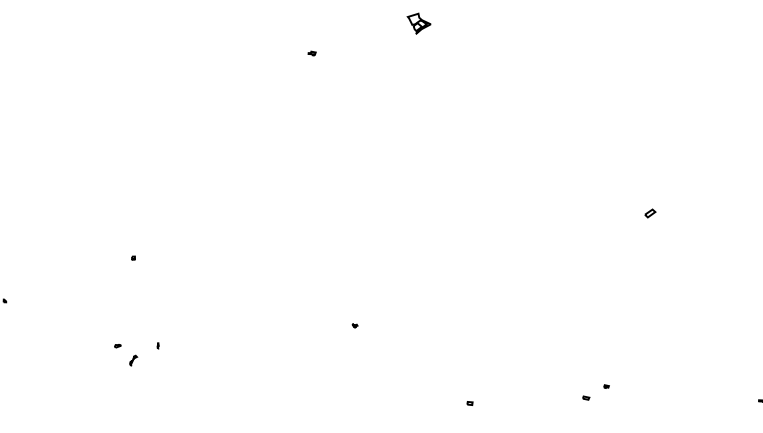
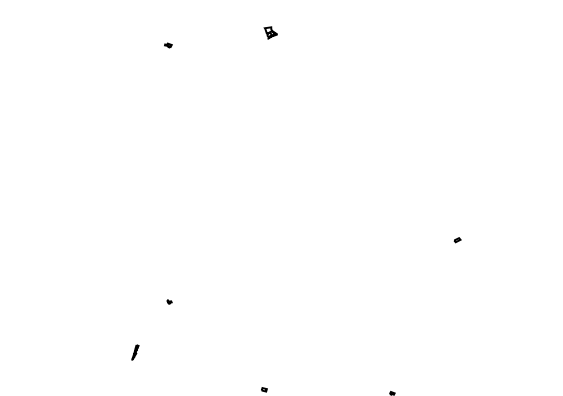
part: (418, 23) -> (270, 32), size x0.62
part: (651, 212) -> (458, 239), size x0.62
part: (327, 384) -> (135, 352), added

